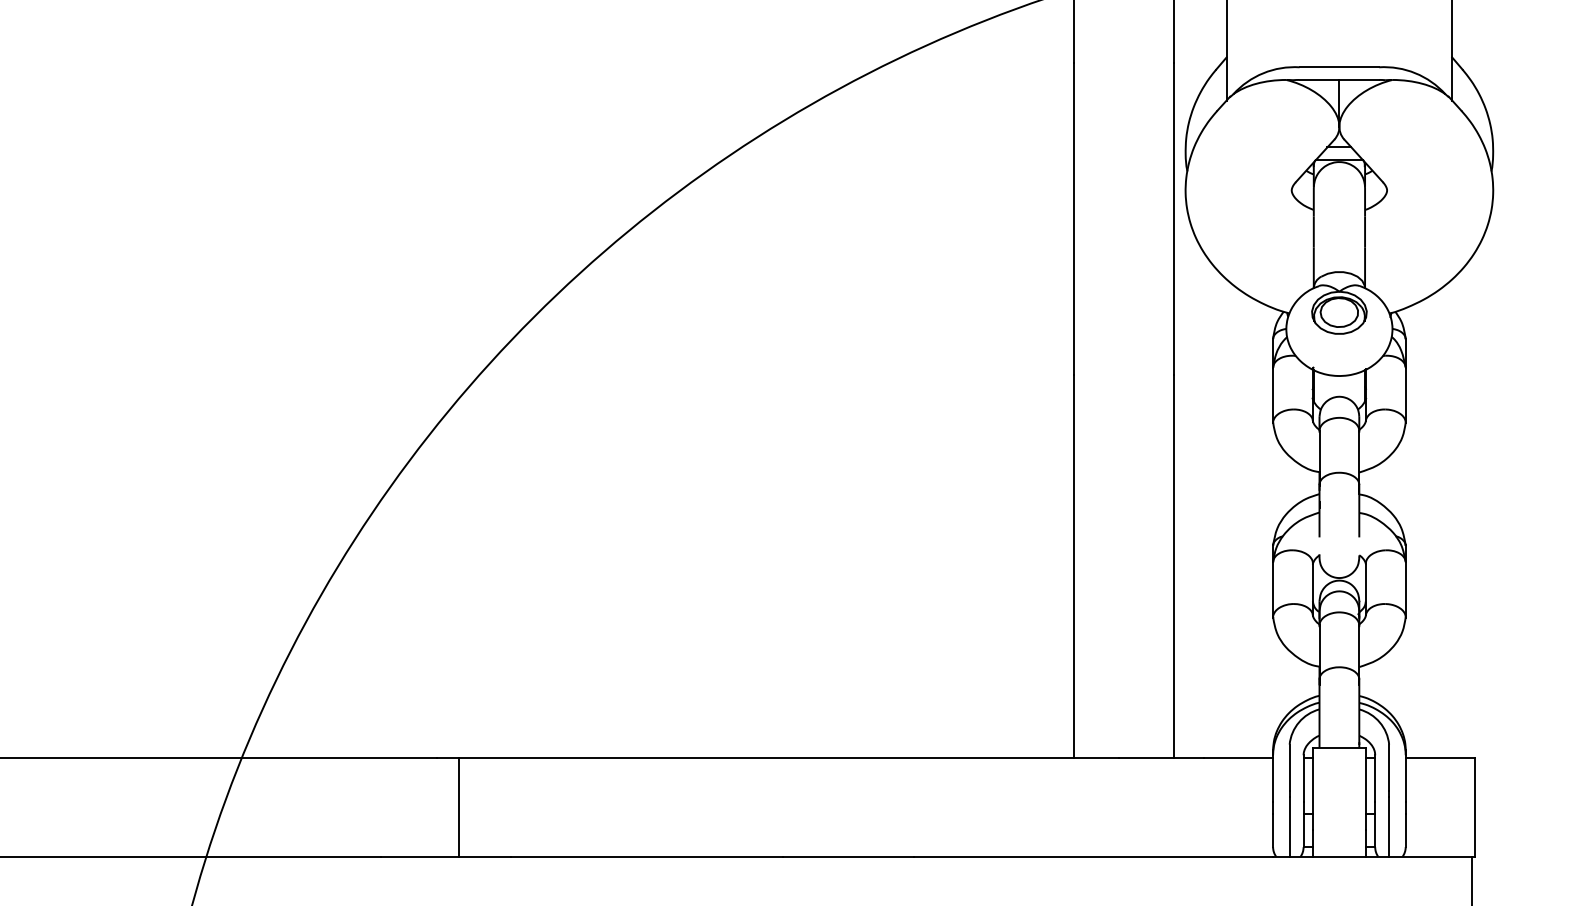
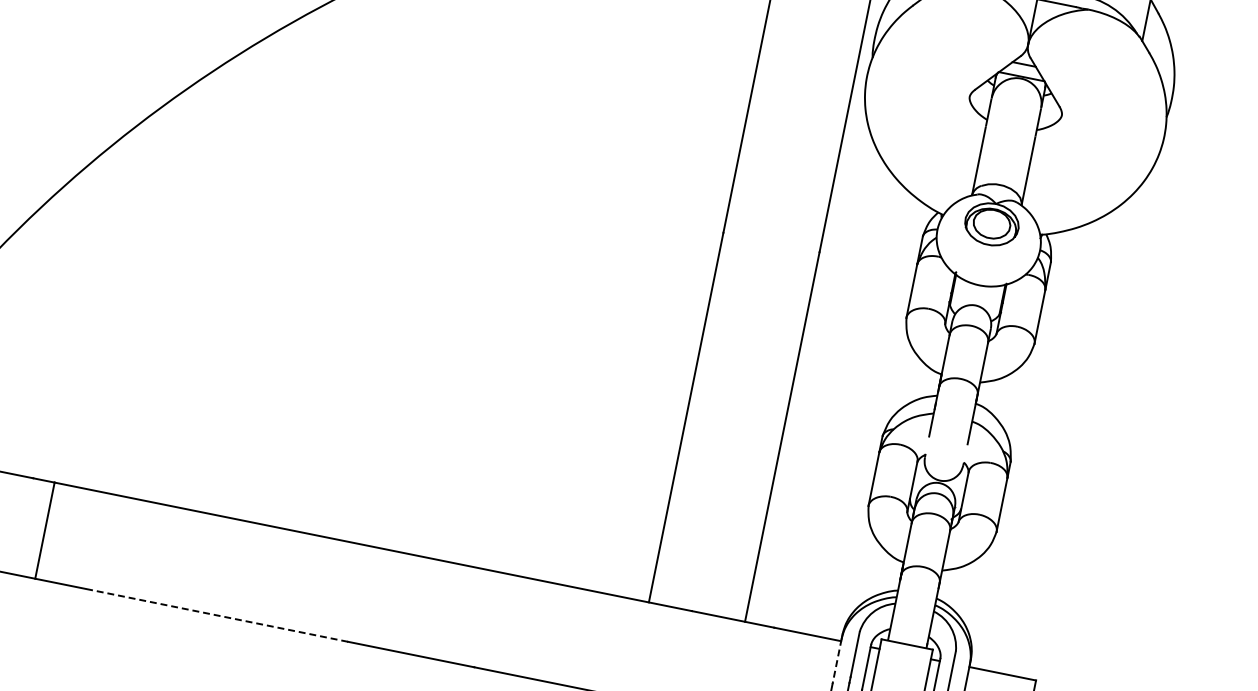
line: (1273, 779) -> (837, 662), solid -> dashed
line: (647, 857) -> (217, 615), solid -> dashed

